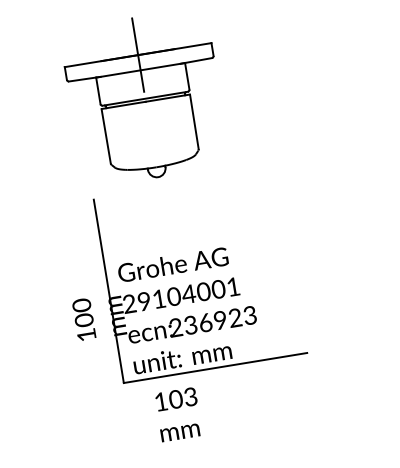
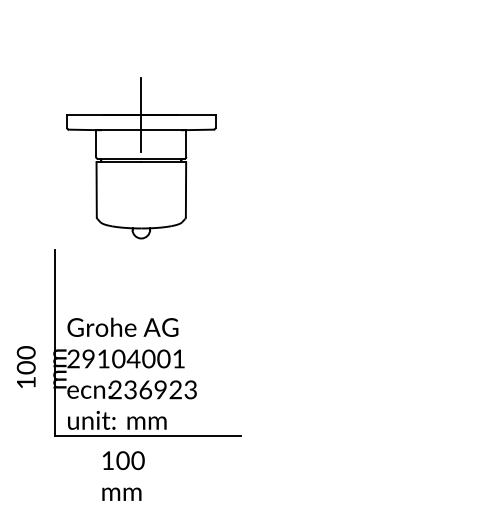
part: (181, 278) -> (128, 342), moved
text: (190, 396) -> (137, 460), 103 -> 100

